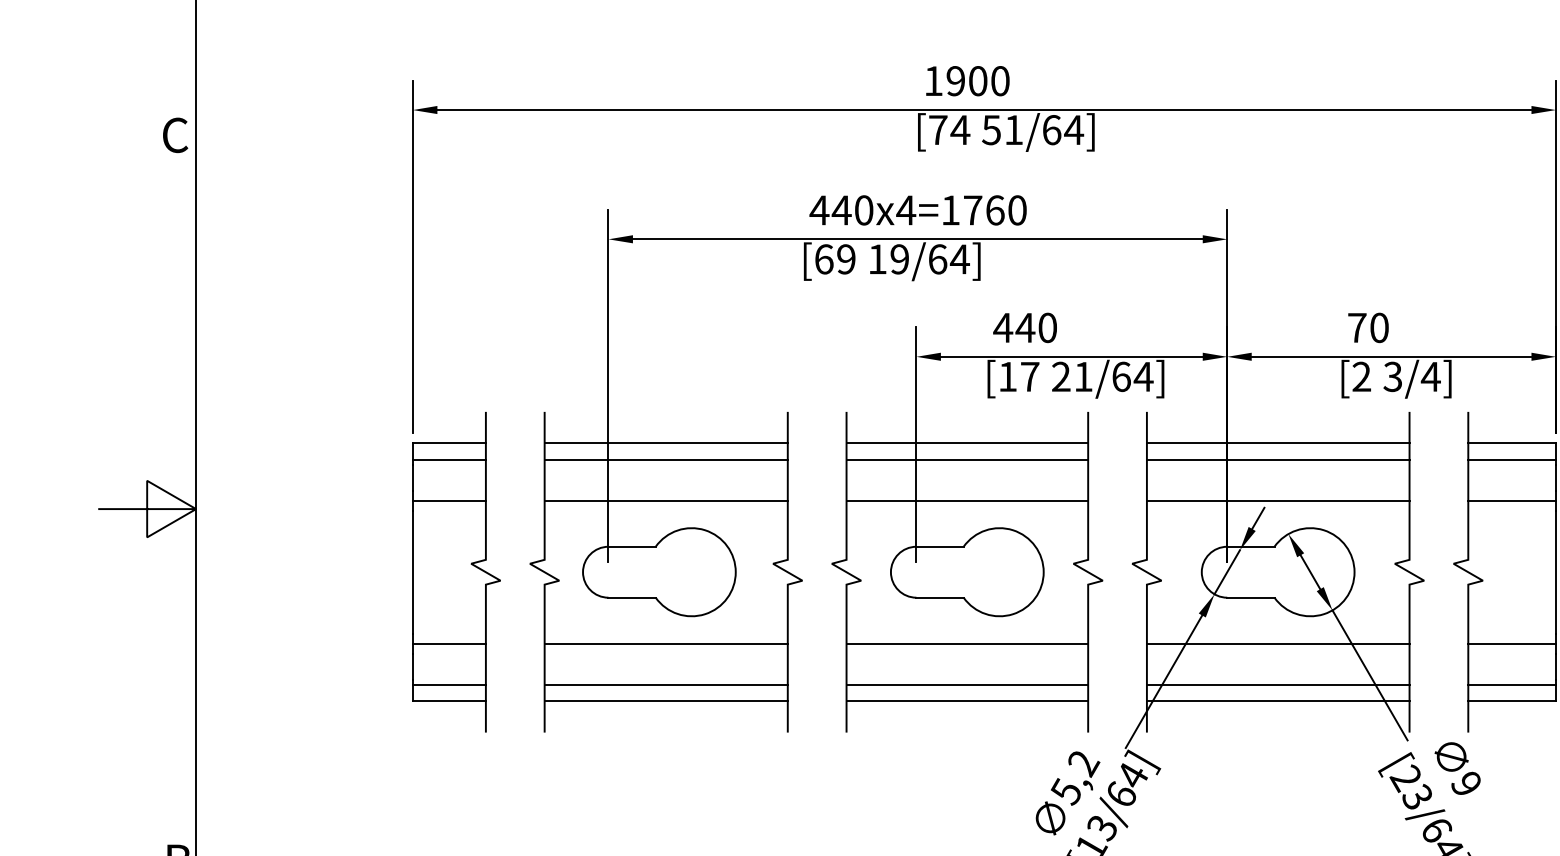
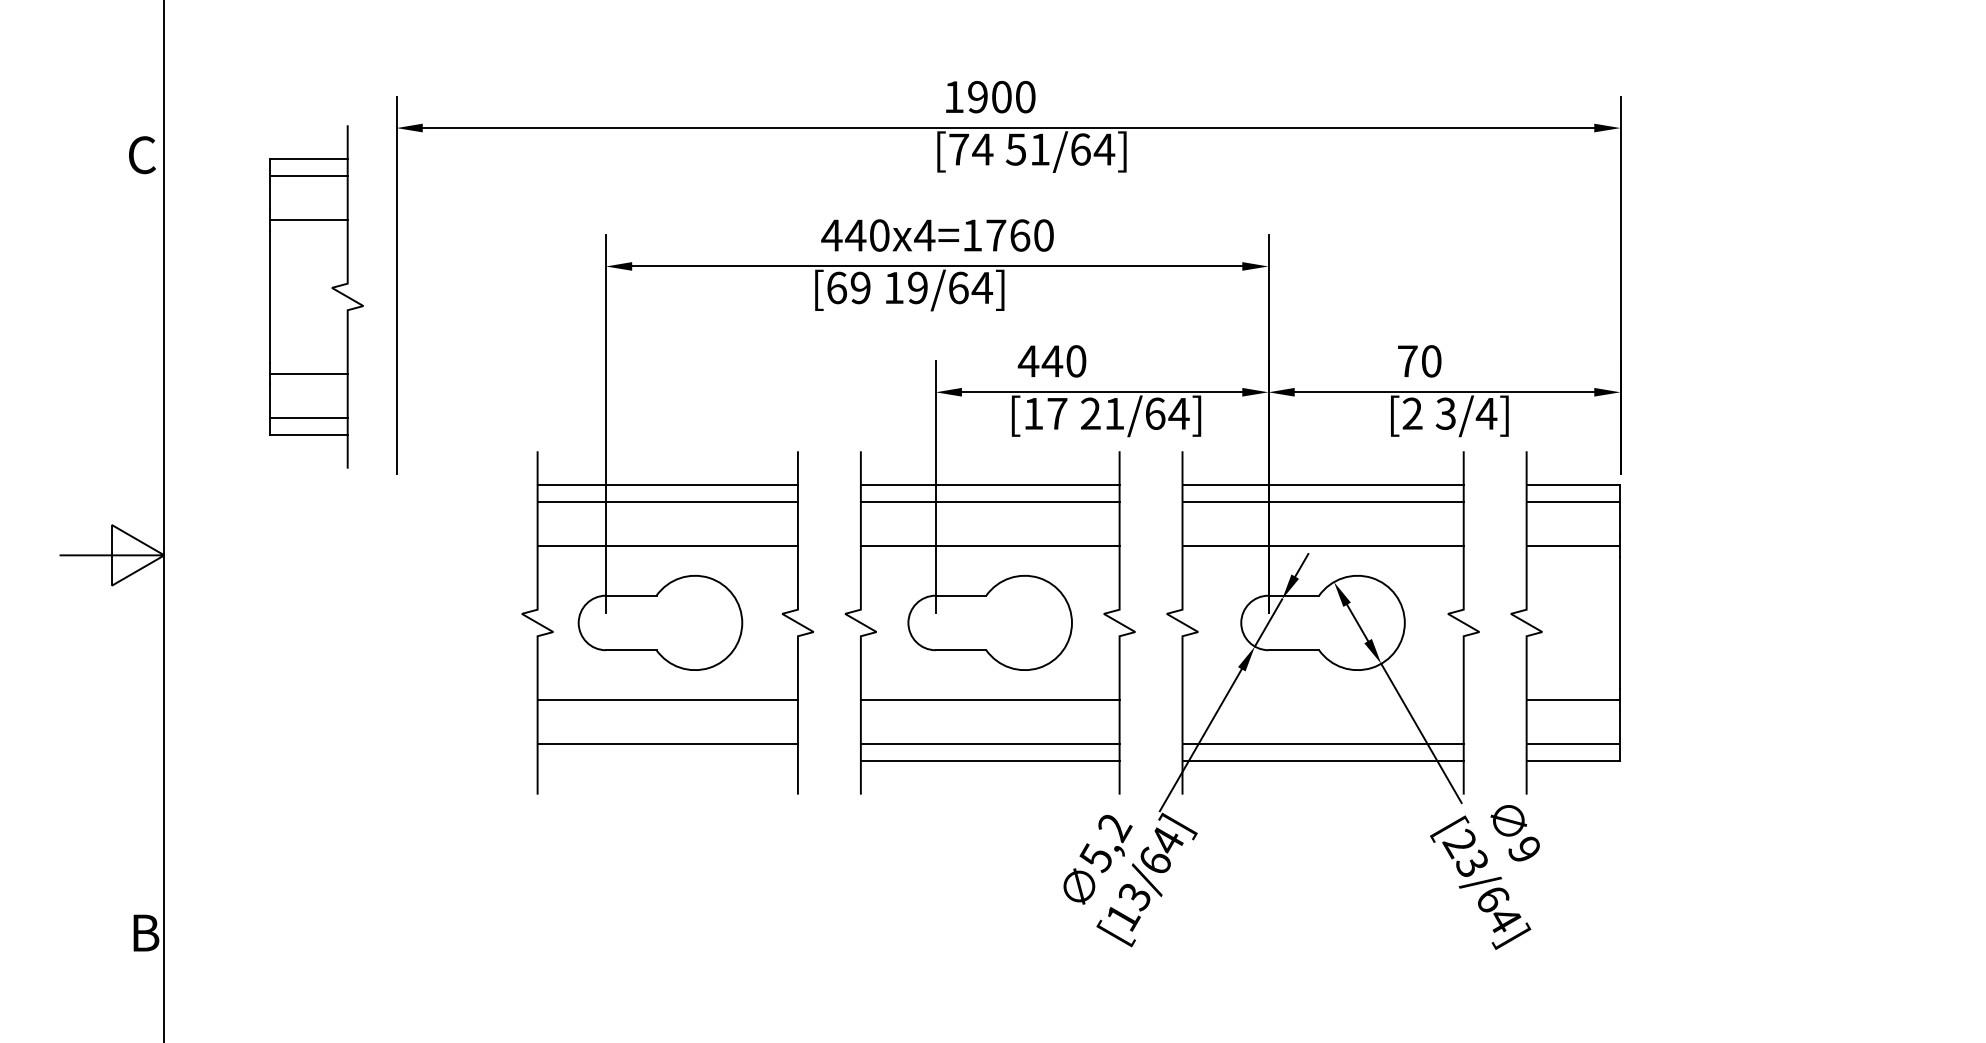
part: (456, 571) -> (316, 296), moved
line: (1277, 643) -> (1322, 699), removed
line: (665, 701) -> (667, 761), removed

